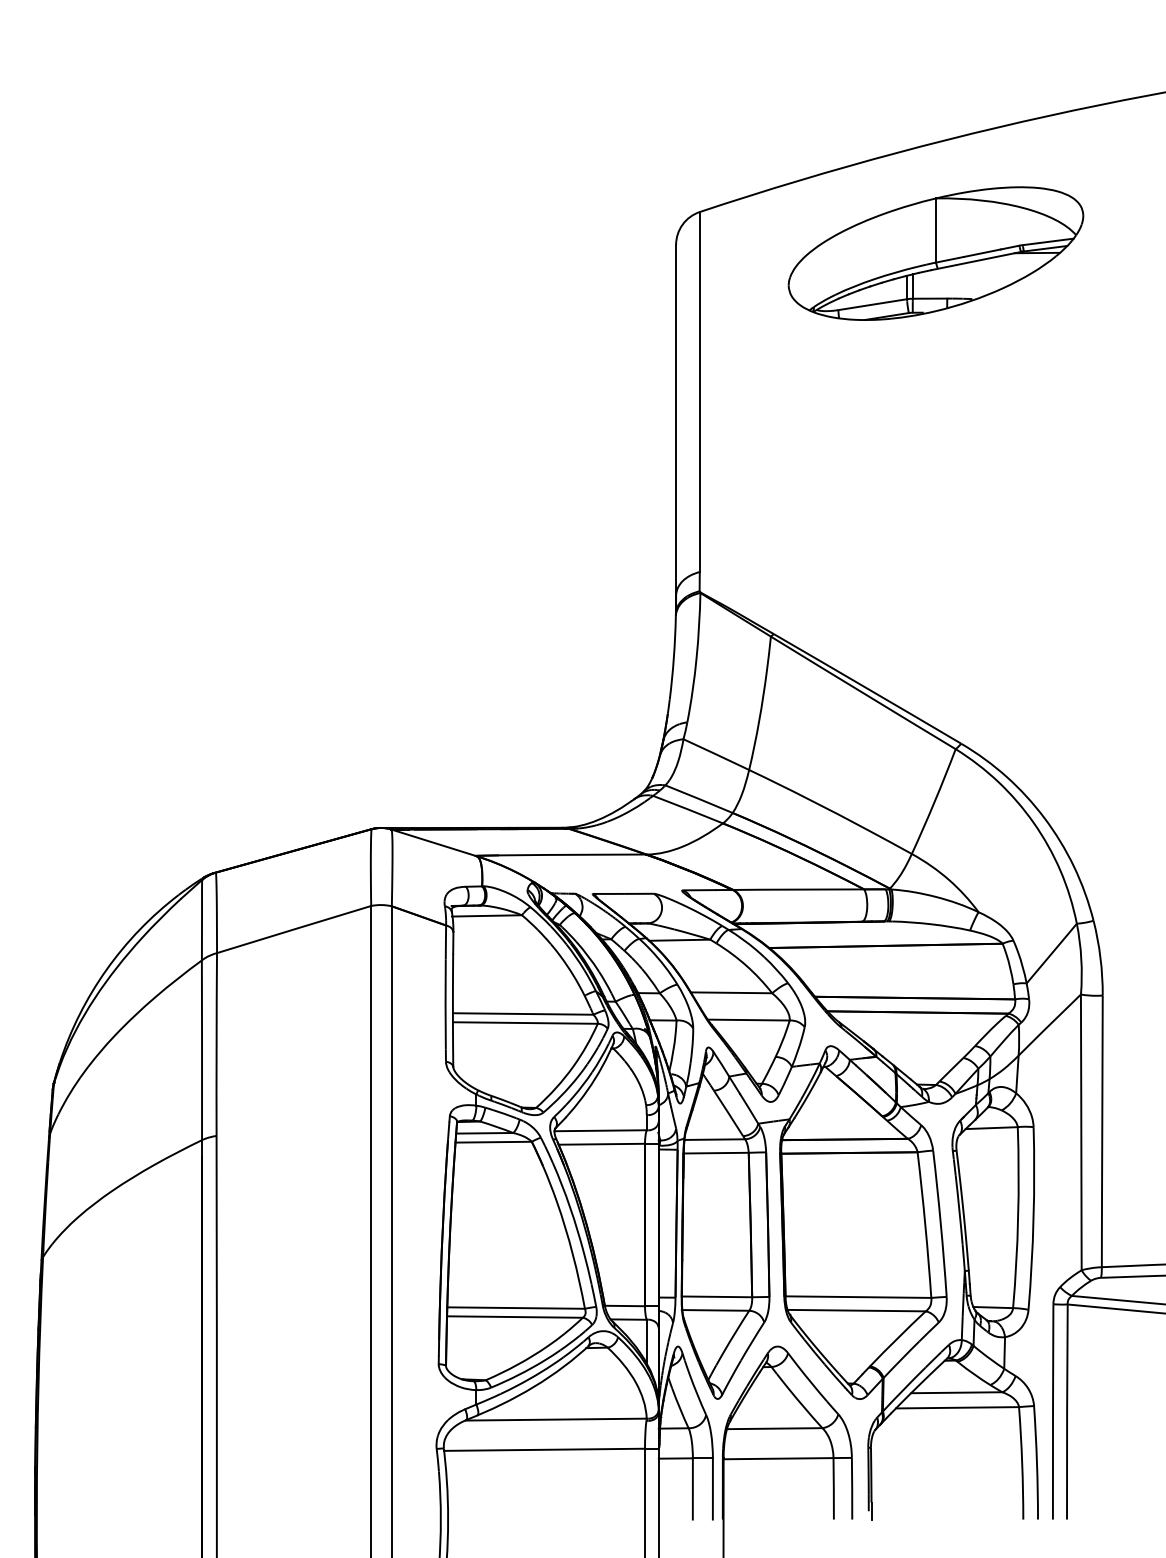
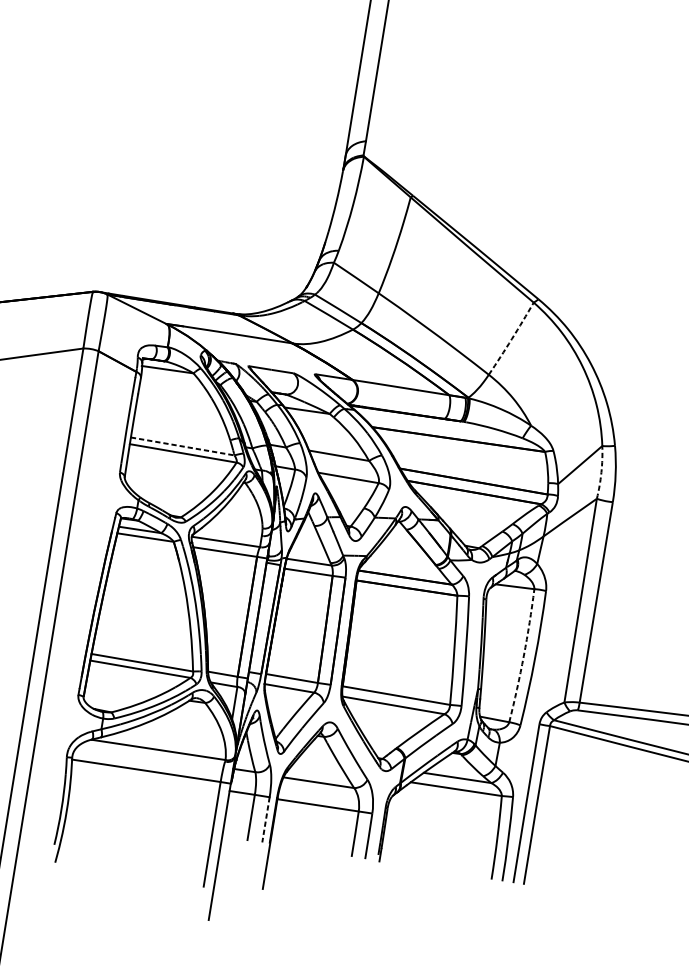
arc: (934, 801) -> (511, 338), solid -> dashed
arc: (1081, 958) -> (601, 472), solid -> dashed
line: (523, 1013) -> (183, 446), solid -> dashed
arc: (1018, 1217) -> (524, 655), solid -> dashed
line: (712, 1488) -> (265, 819), solid -> dashed

